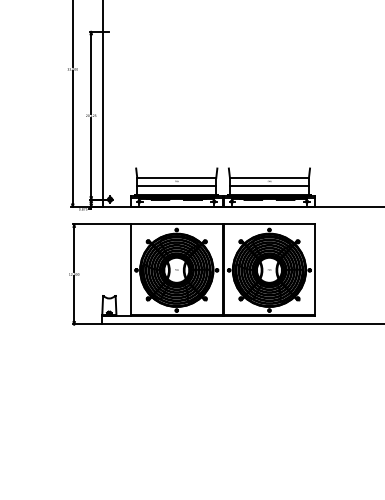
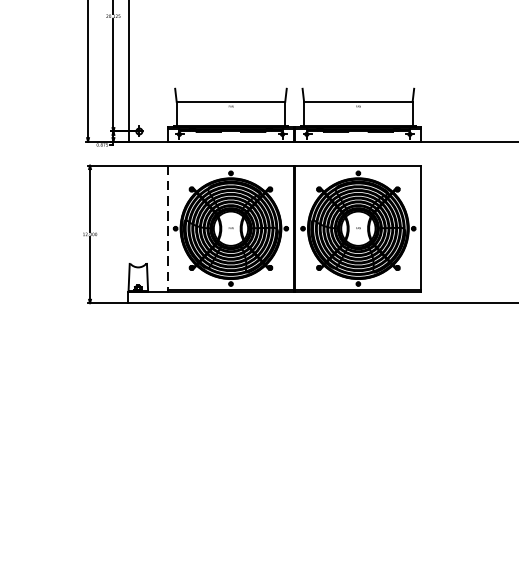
line: (176, 185) -> (230, 112), removed
line: (268, 185) -> (357, 112), removed
line: (130, 270) -> (167, 228), solid -> dashed

